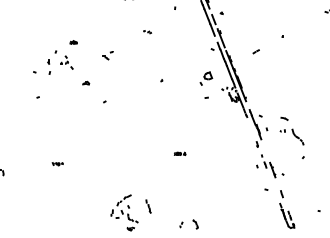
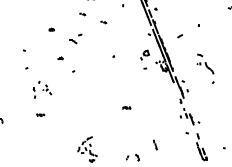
part: (117, 20) -> (82, 14), added
part: (107, 54) -> (75, 38), size x1.6
part: (60, 62) -> (42, 89), moved
part: (292, 137) -> (205, 68), moved
part: (148, 205) -> (155, 144), moved

